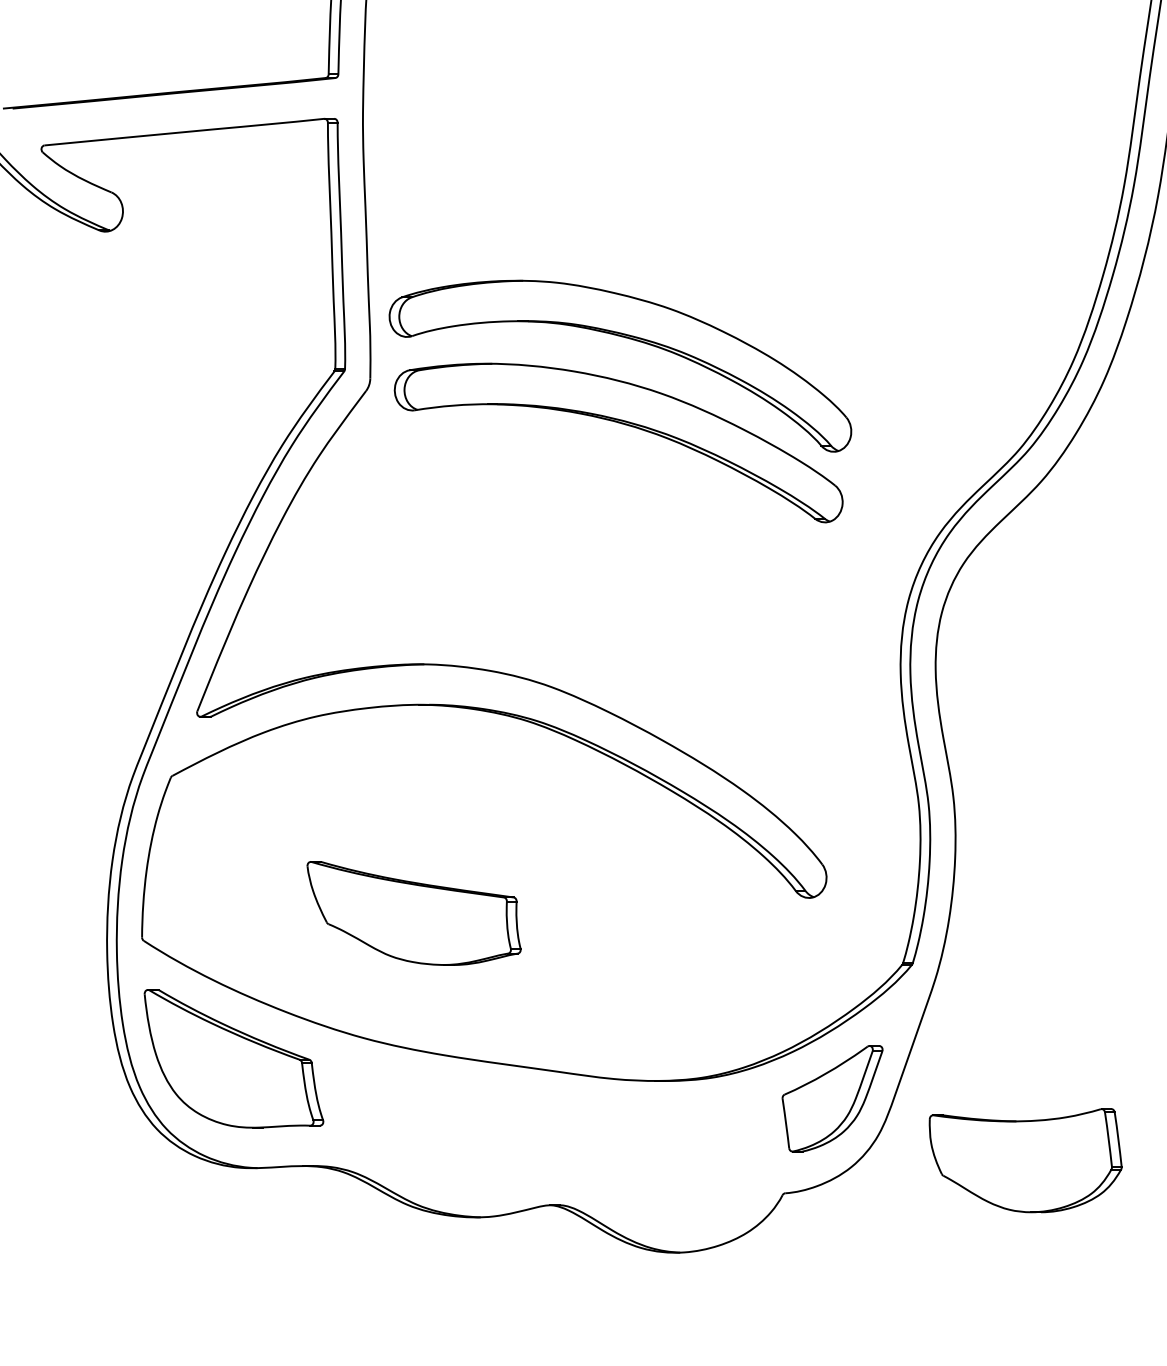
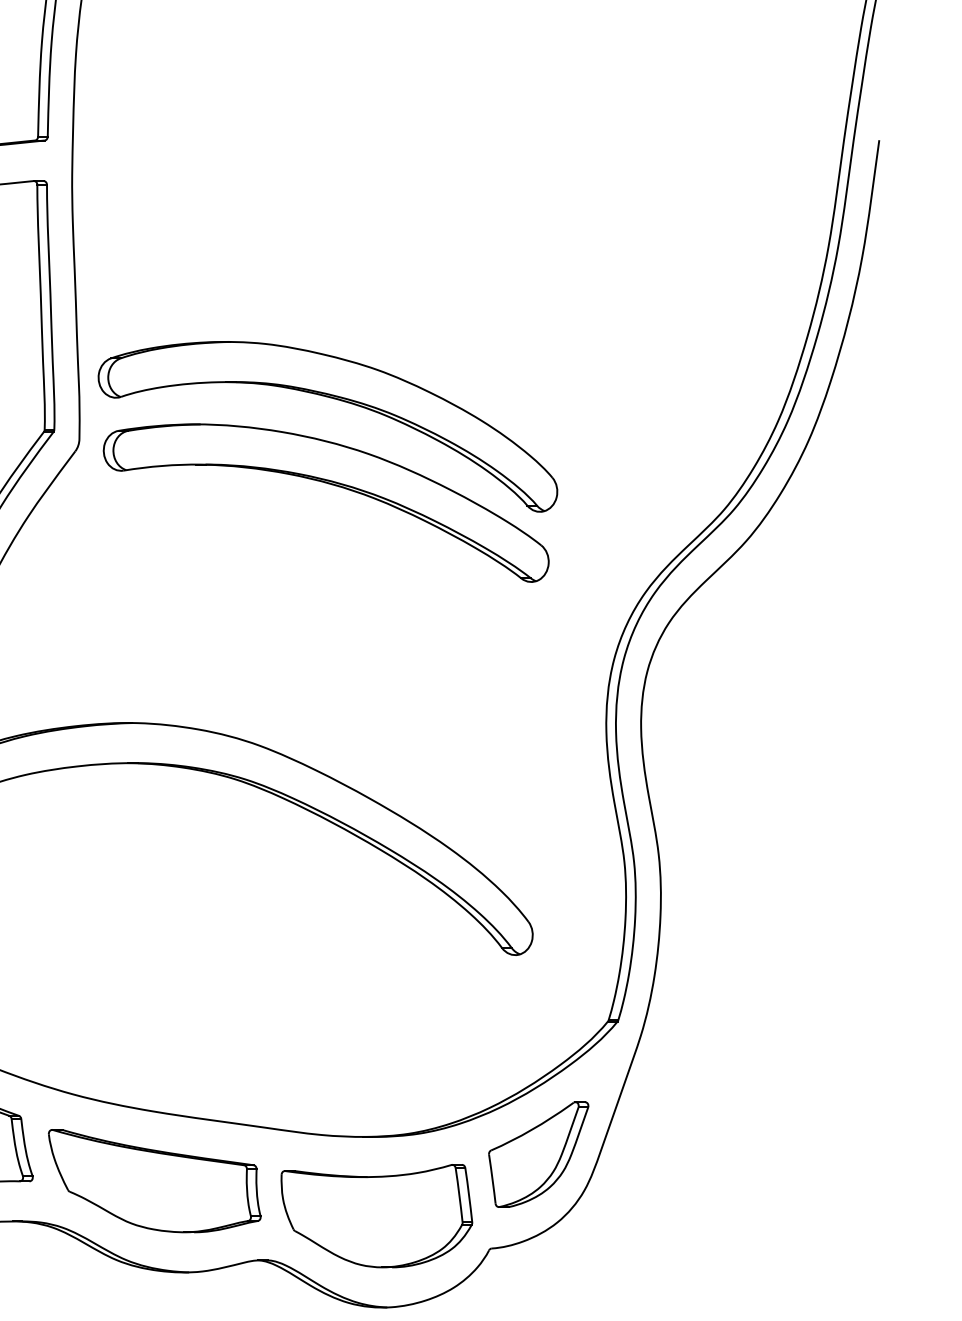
part: (413, 913) -> (154, 1181), moved
part: (1025, 1160) -> (376, 1215), moved

